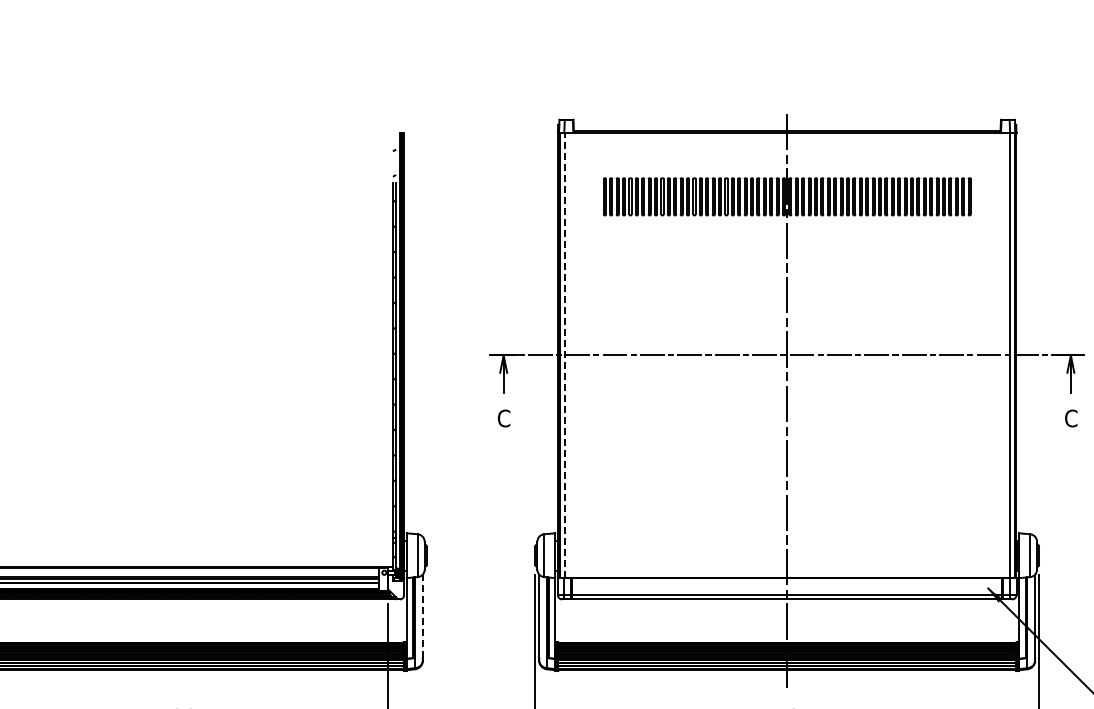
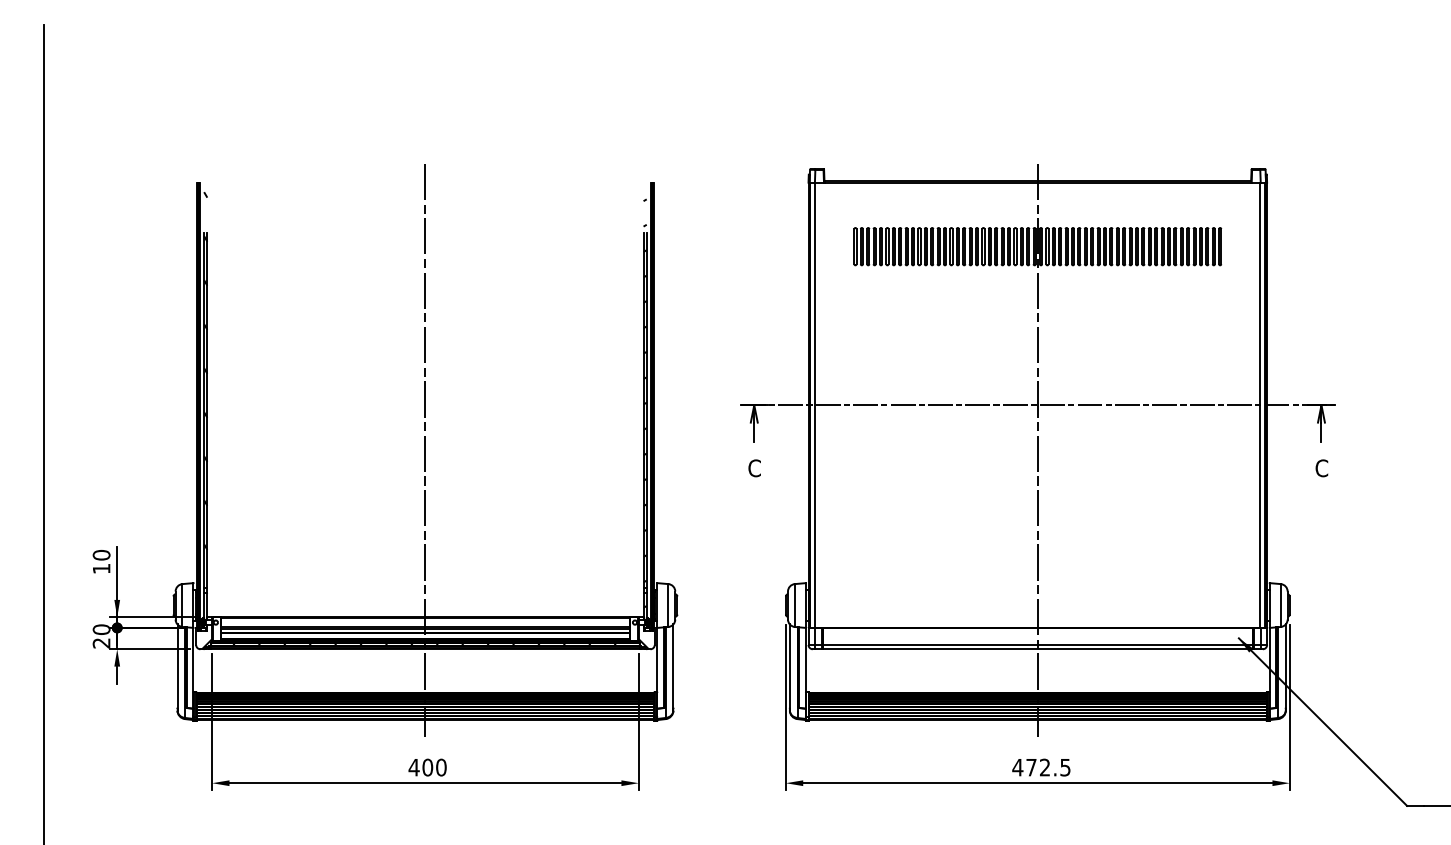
line: (564, 355) -> (815, 405), dashed -> solid
line: (174, 400) -> (425, 450), added
line: (422, 616) -> (673, 666), dashed -> solid

